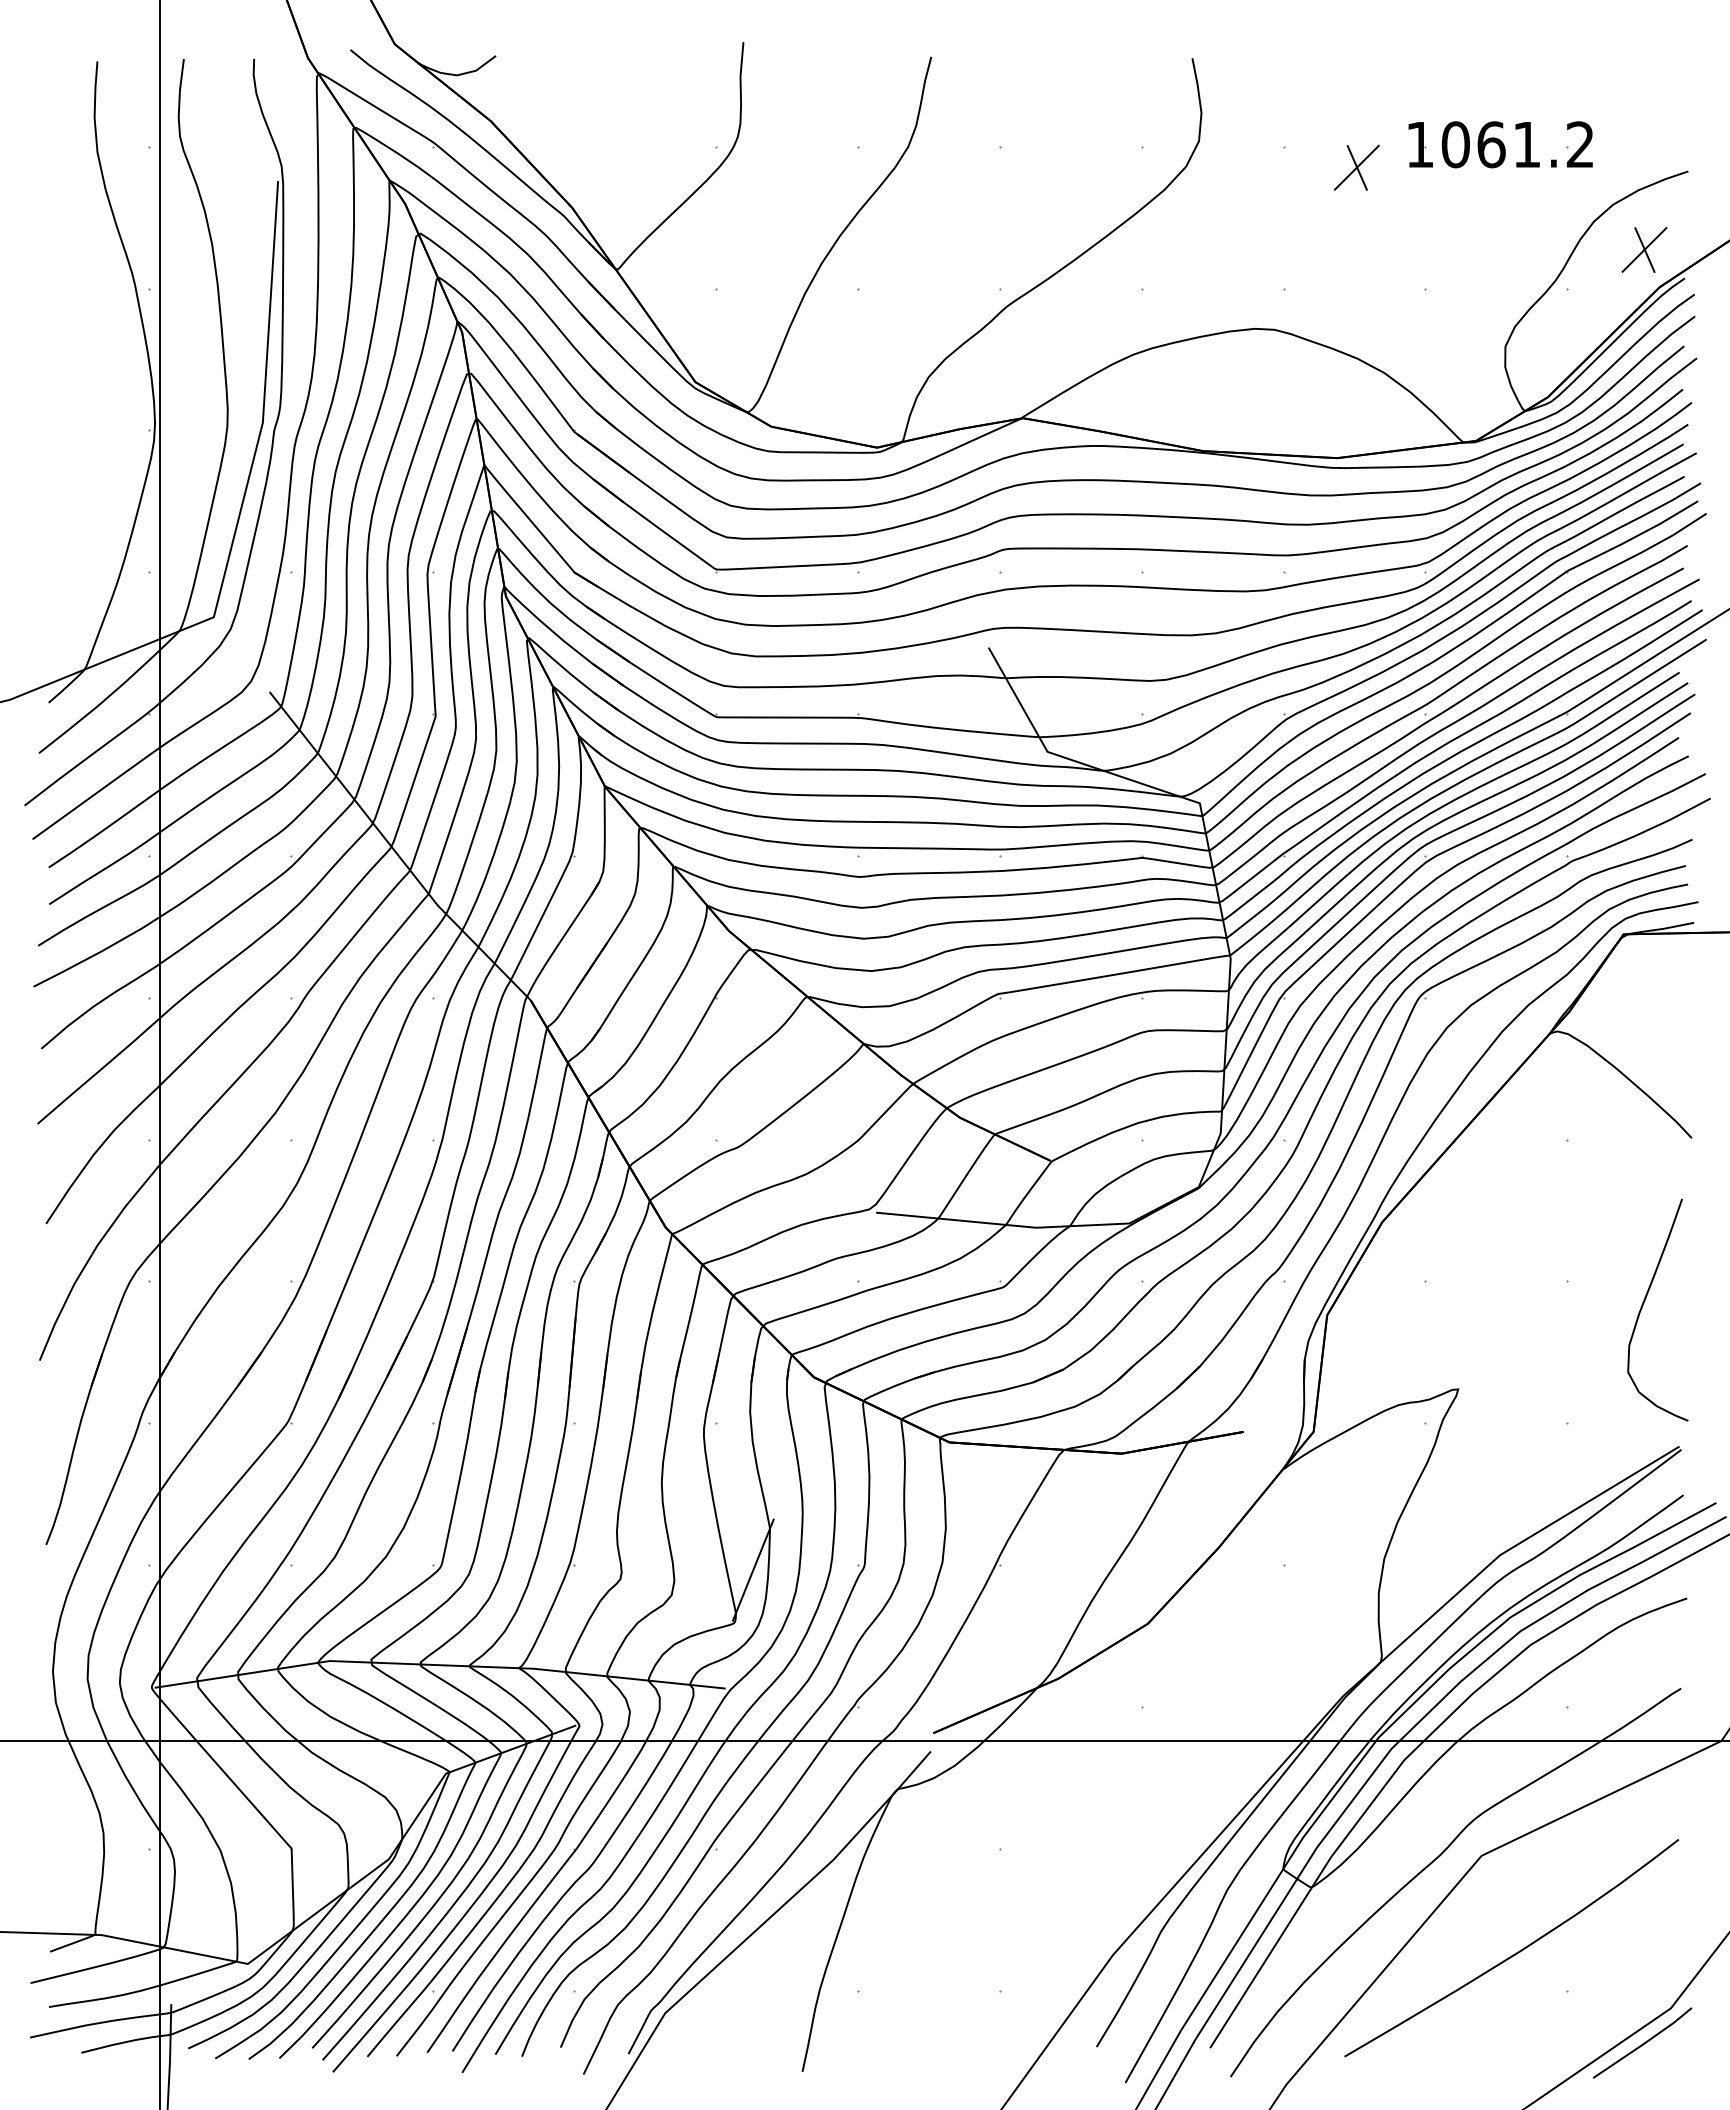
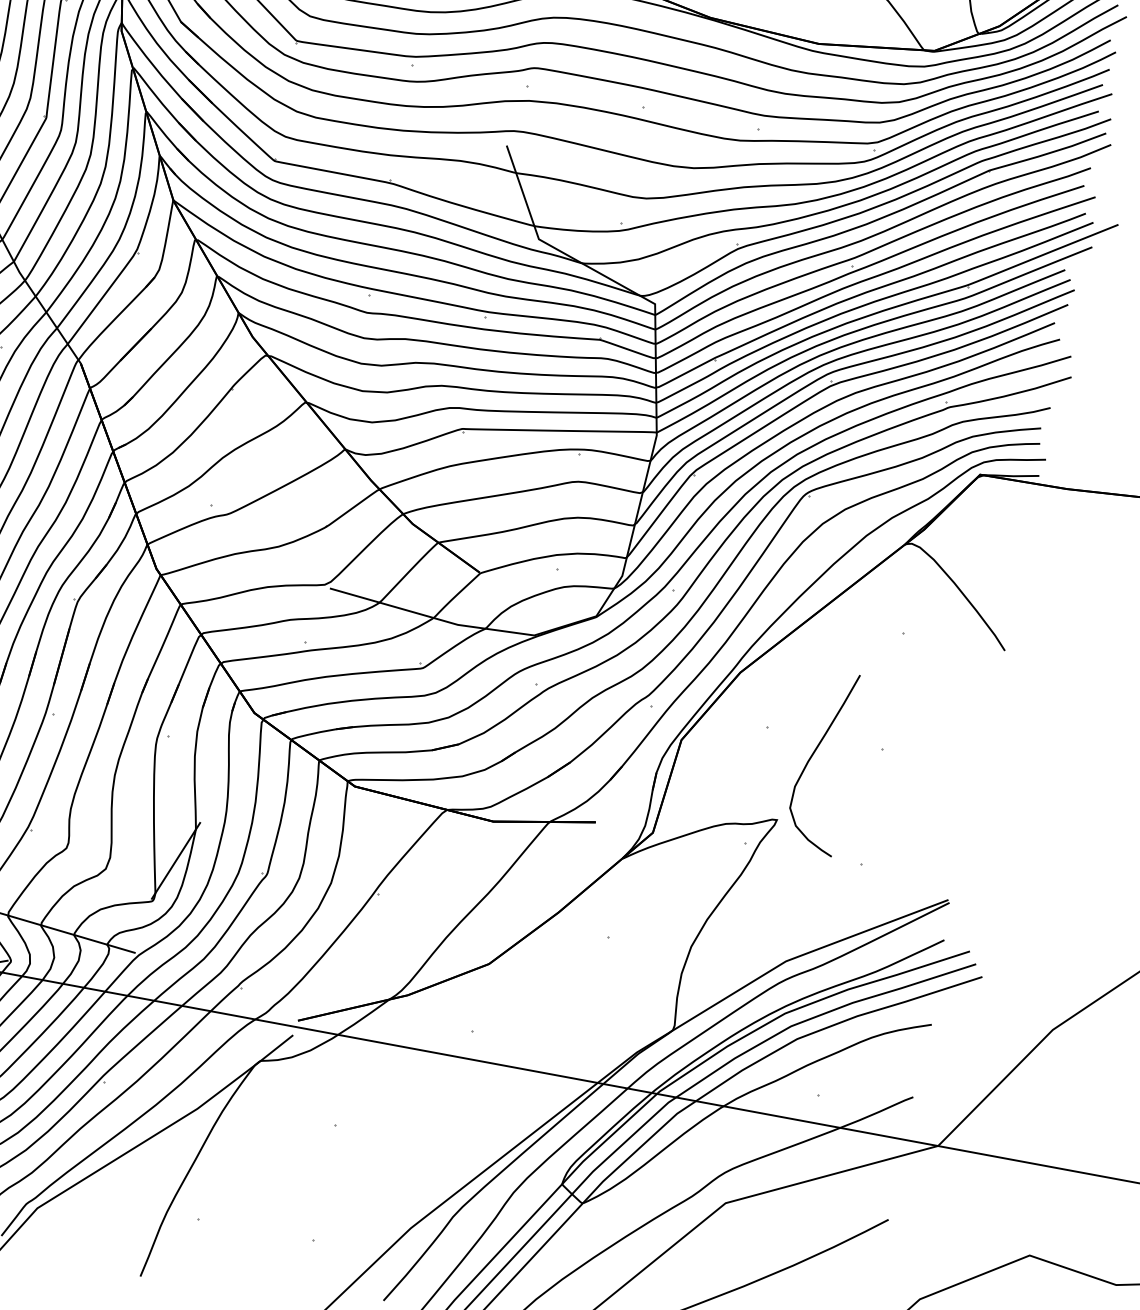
curve: (1644, 1303) -> (813, 754), moved

